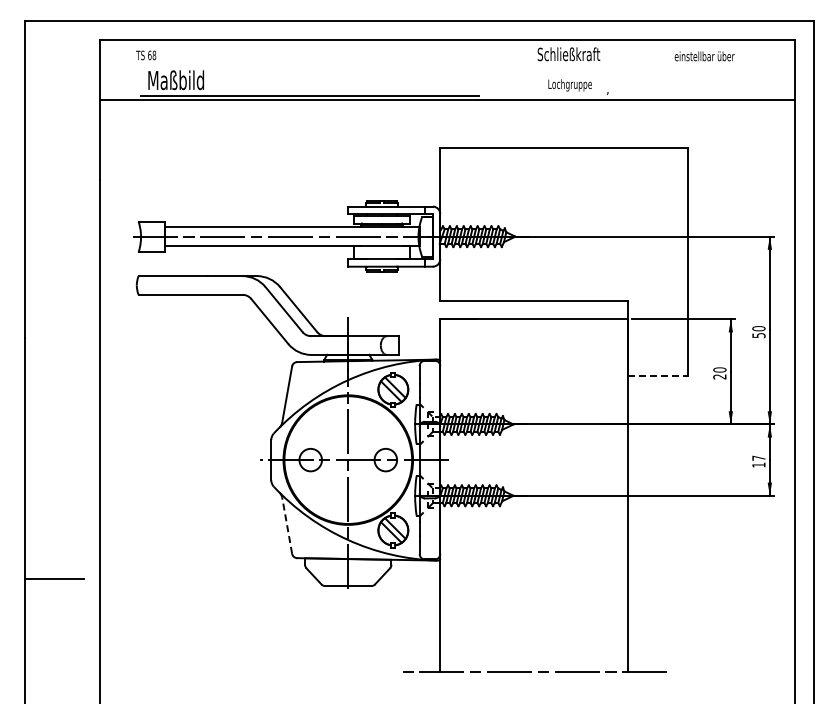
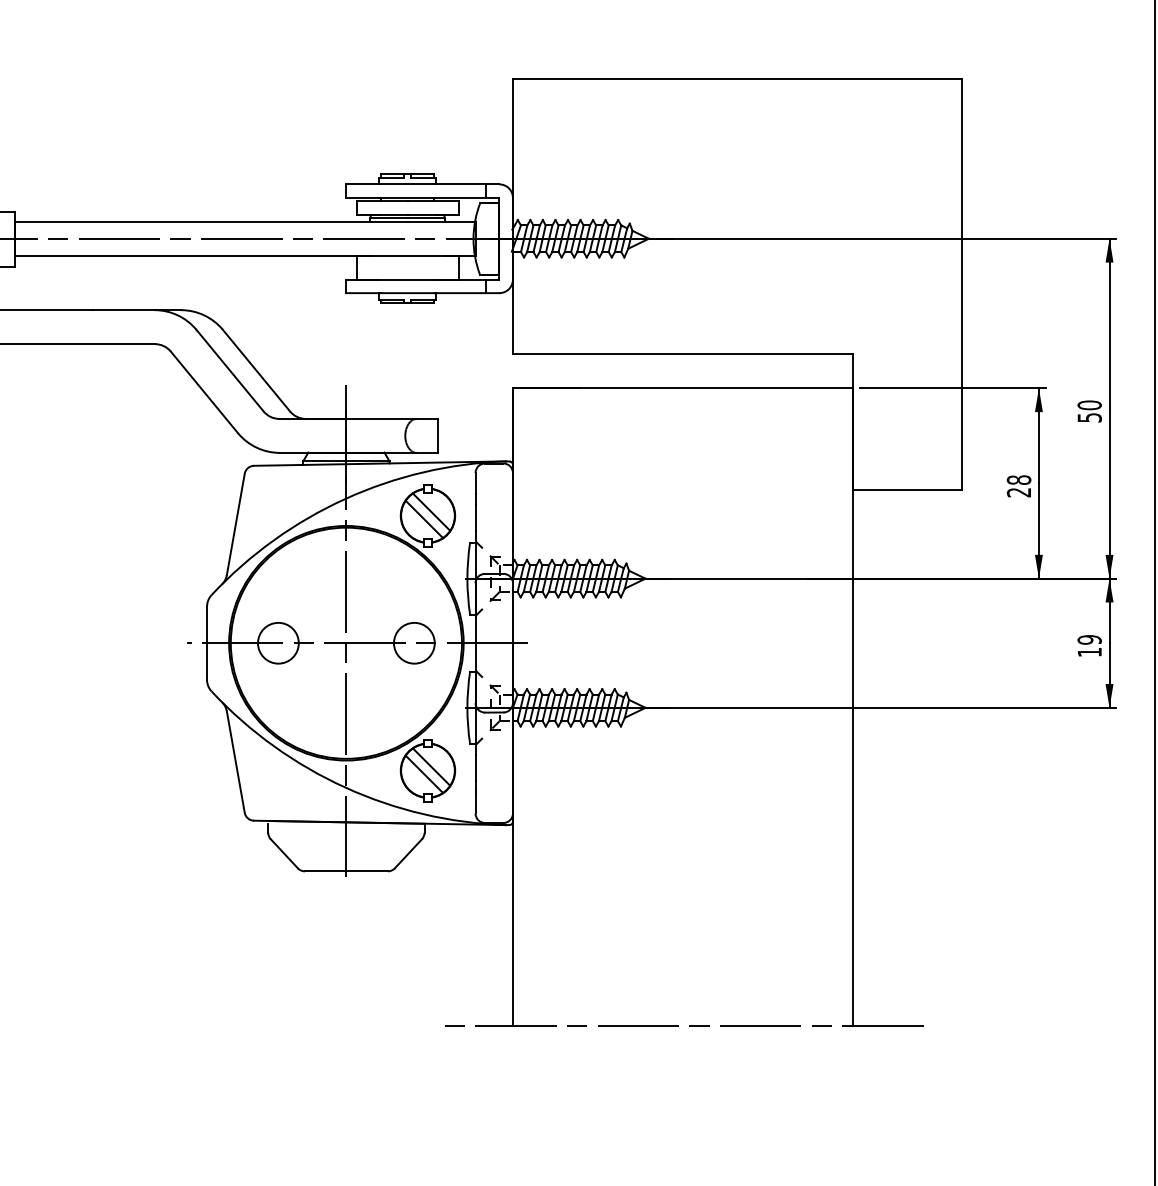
text: (719, 369) -> (1018, 479), 20 -> 28
line: (658, 375) -> (907, 490), dashed -> solid
text: (758, 457) -> (1088, 638), 17 -> 19
line: (287, 525) -> (236, 761), dashed -> solid

